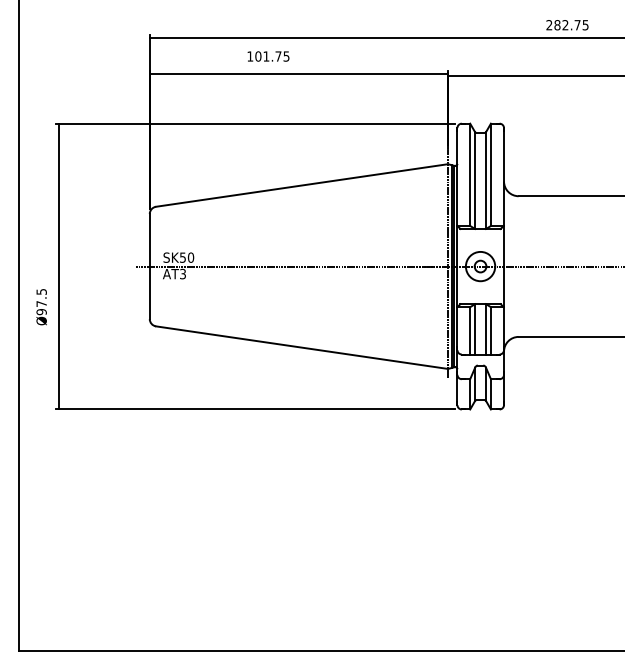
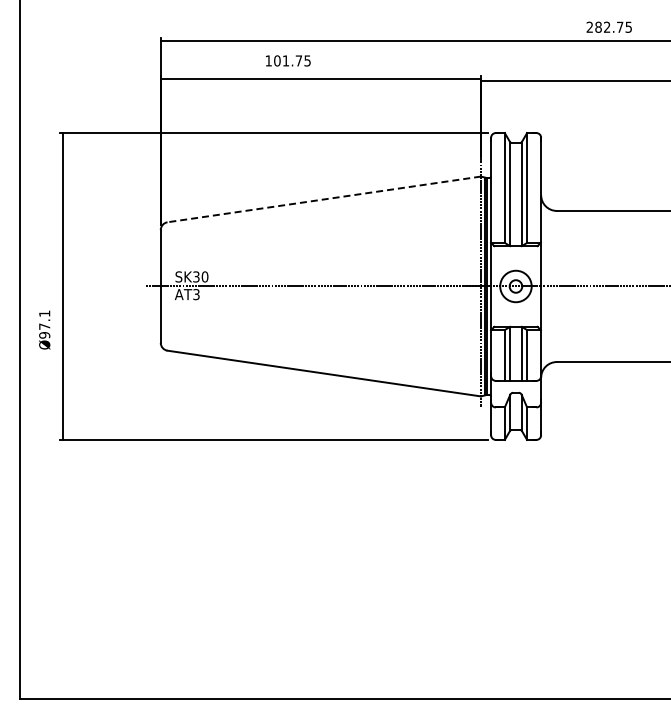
line: (301, 185) -> (323, 199), solid -> dashed
text: (183, 257) -> (196, 276), SK50 -> SK30
text: (41, 291) -> (44, 313), Ø97.5 -> Ø97.1

